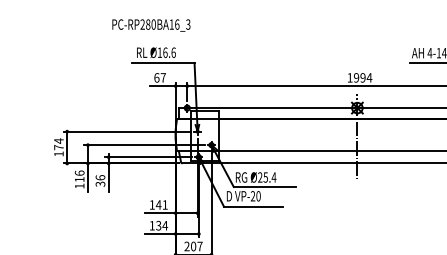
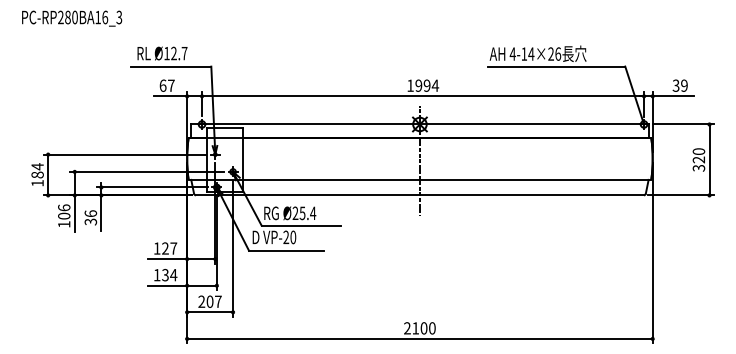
text: (151, 25) -> (72, 18), moved
text: (169, 52) -> (179, 53), Ø16.6 -> Ø12.7
text: (58, 147) -> (37, 174), 174 -> 184
text: (79, 179) -> (64, 215), 116 -> 106
text: (161, 204) -> (169, 248), 141 -> 127

